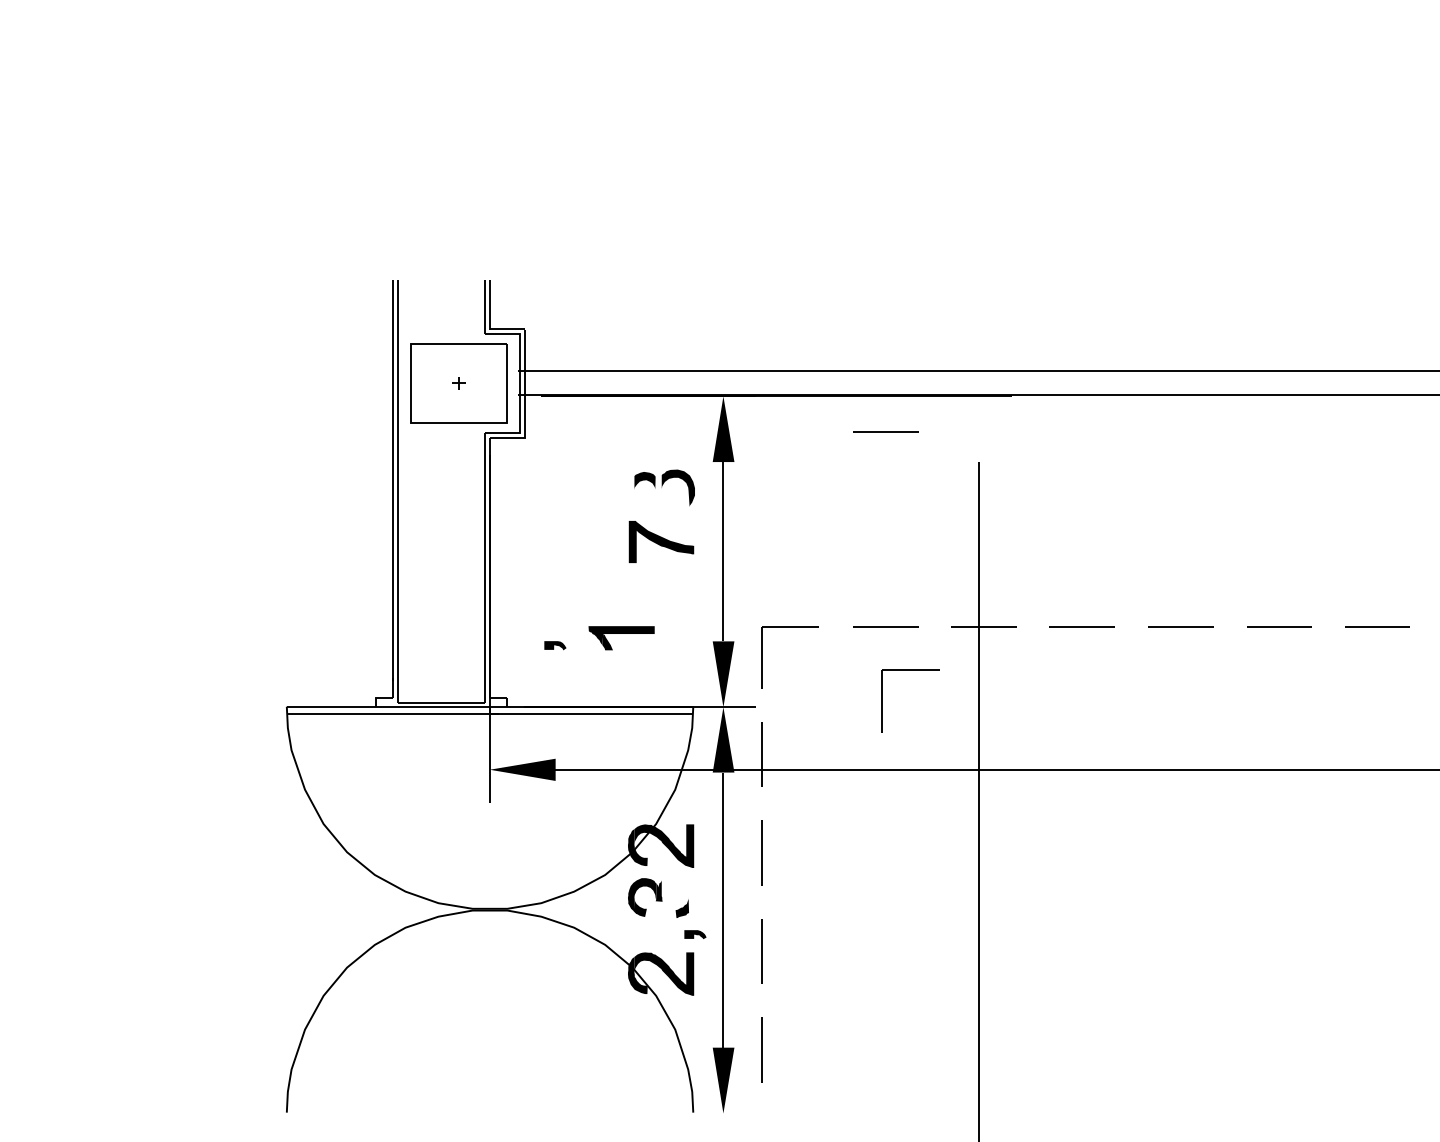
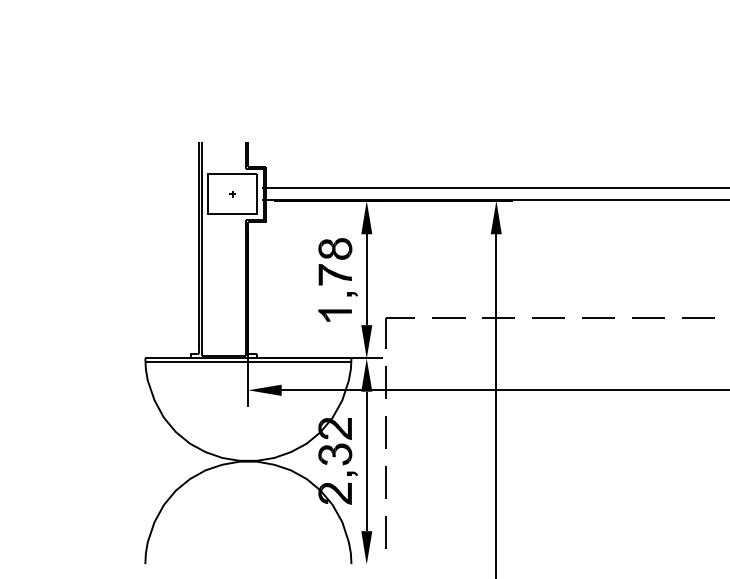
fill: (977, 429) -> (495, 217), added
line: (884, 430) -> (448, 218), removed
fill: (657, 492) -> (333, 249), added
part: (620, 638) -> (334, 315), moved
part: (555, 645) -> (352, 294), moved
part: (882, 699) -> (447, 354), removed
fill: (677, 892) -> (343, 452), added

